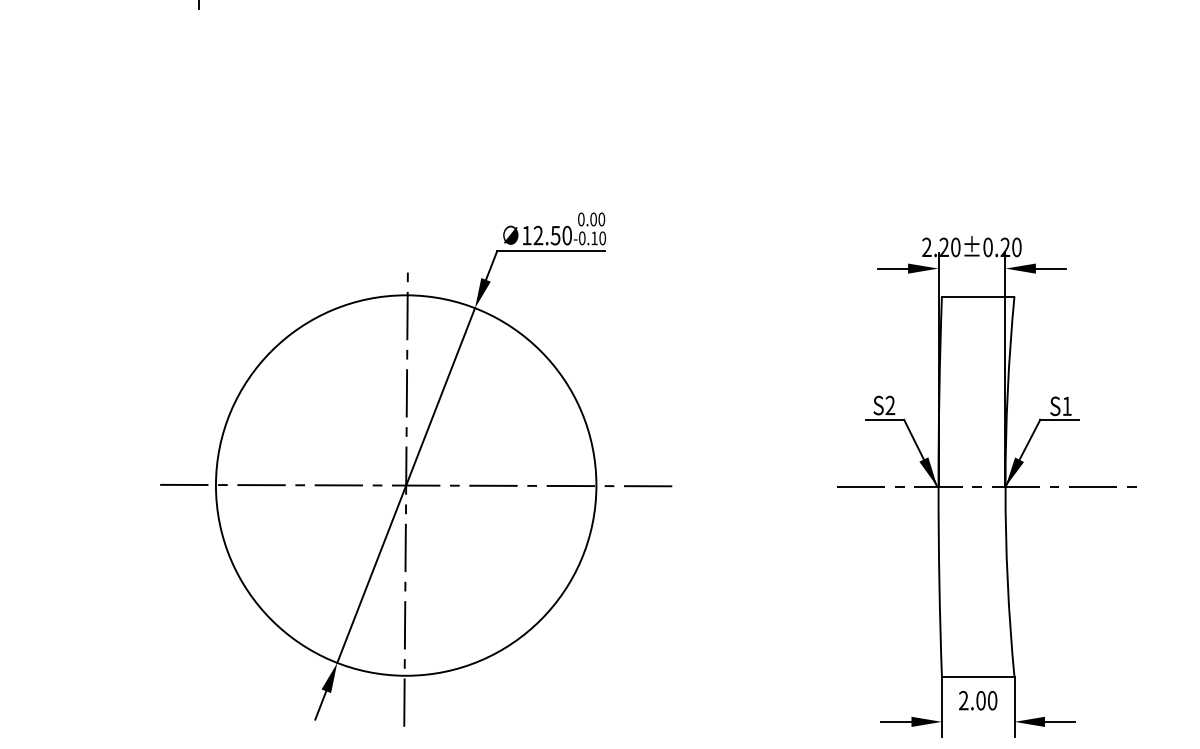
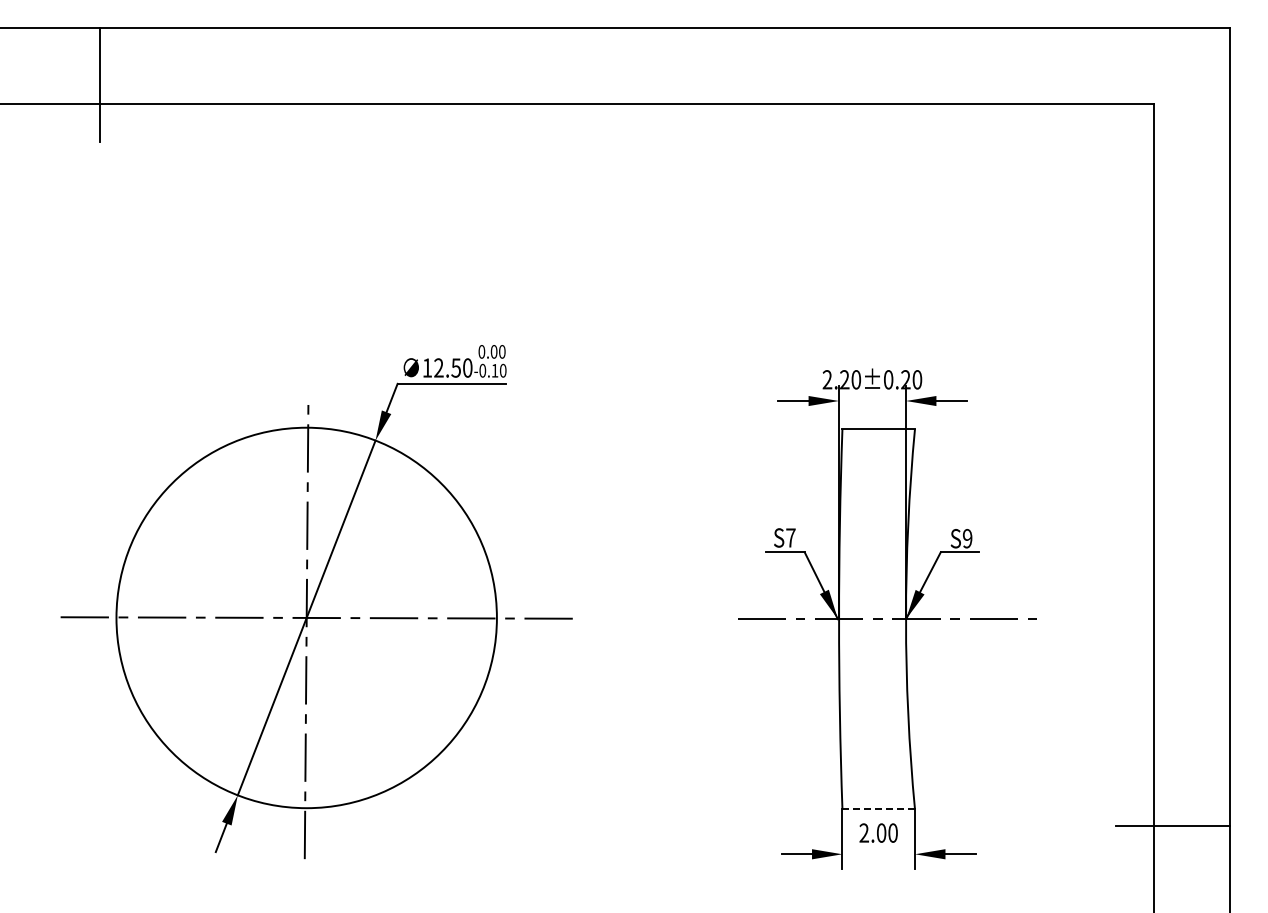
text: (889, 405) -> (790, 537), S2 -> S7
text: (1066, 406) -> (967, 538), S1 -> S9
line: (978, 677) -> (879, 809), solid -> dashed

